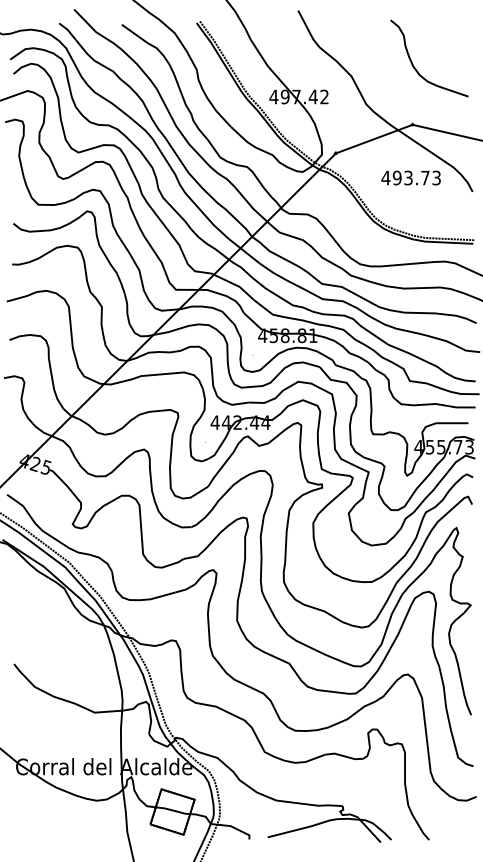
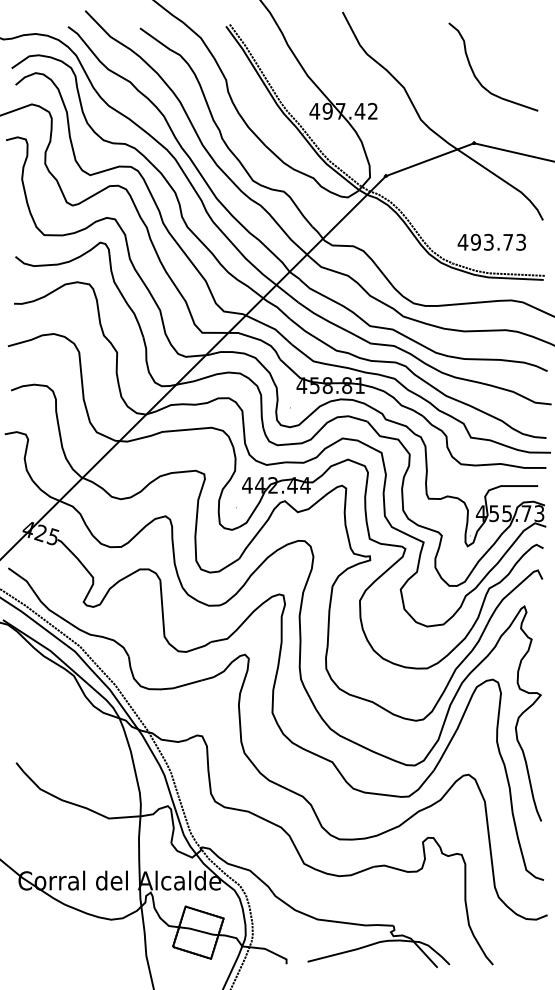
text: (410, 177) -> (491, 241), moved

